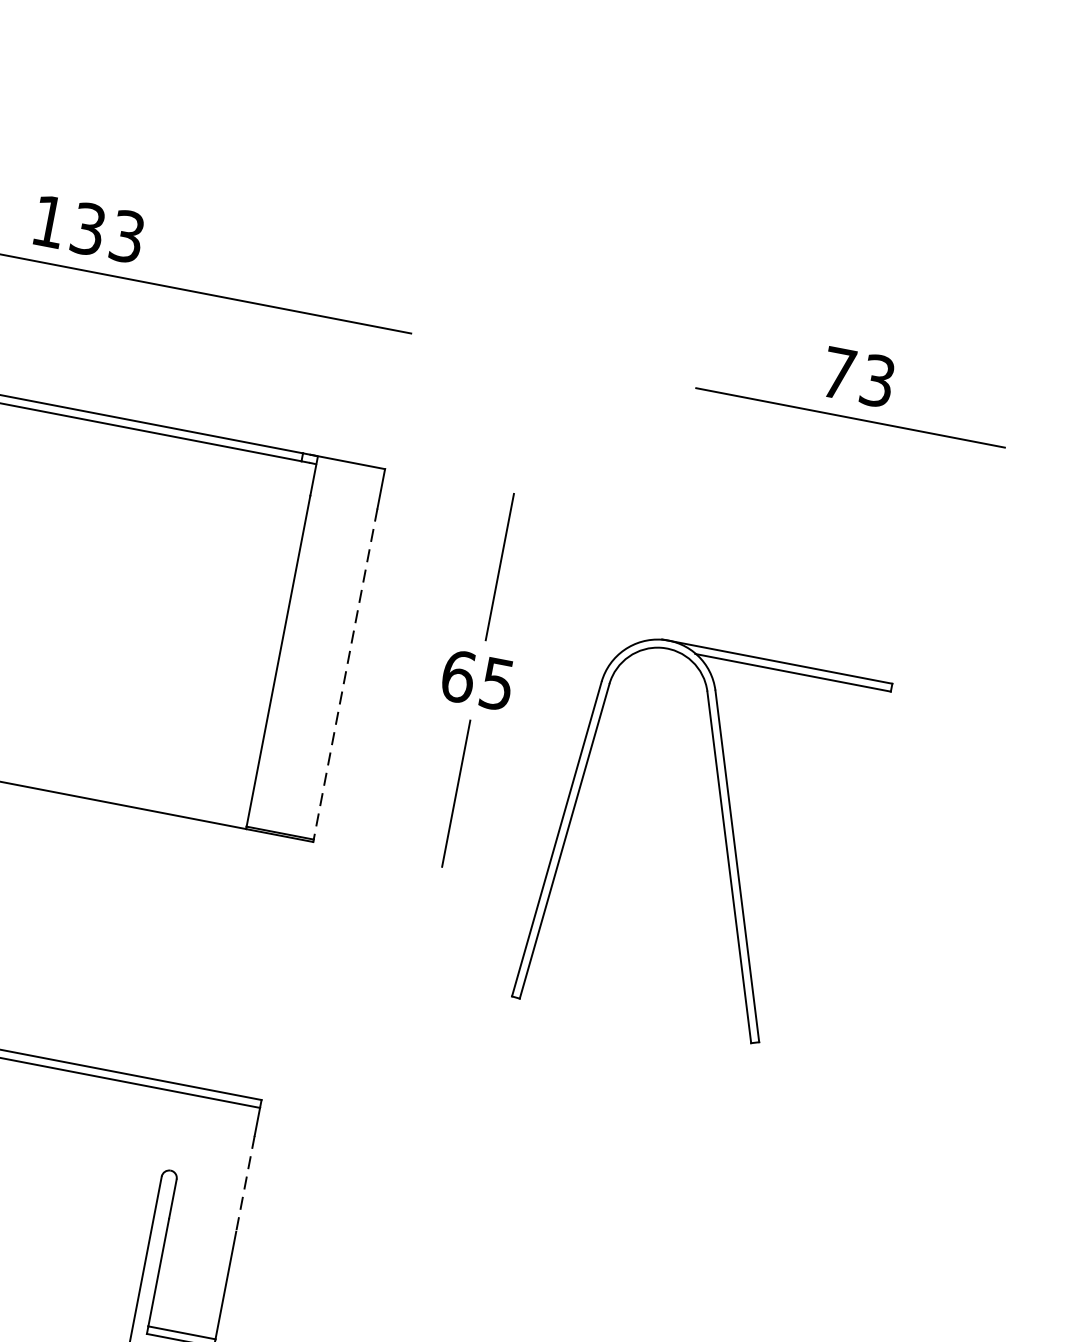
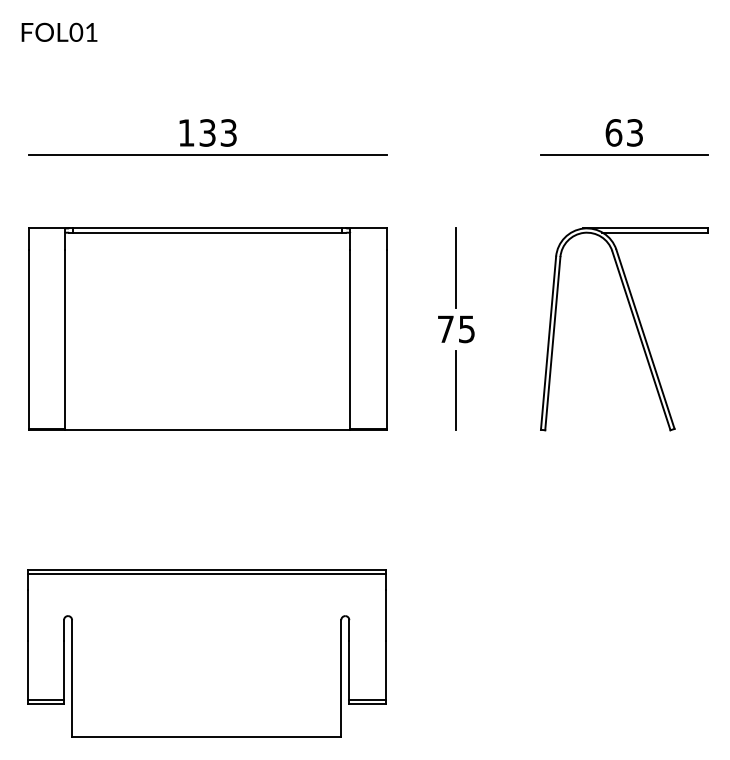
text: (838, 372) -> (613, 132), 73 -> 63
line: (345, 674) -> (386, 339), dashed -> solid
text: (457, 676) -> (445, 329), 65 -> 75
part: (723, 839) -> (635, 326), moved
line: (245, 1183) -> (385, 615), dashed -> solid

